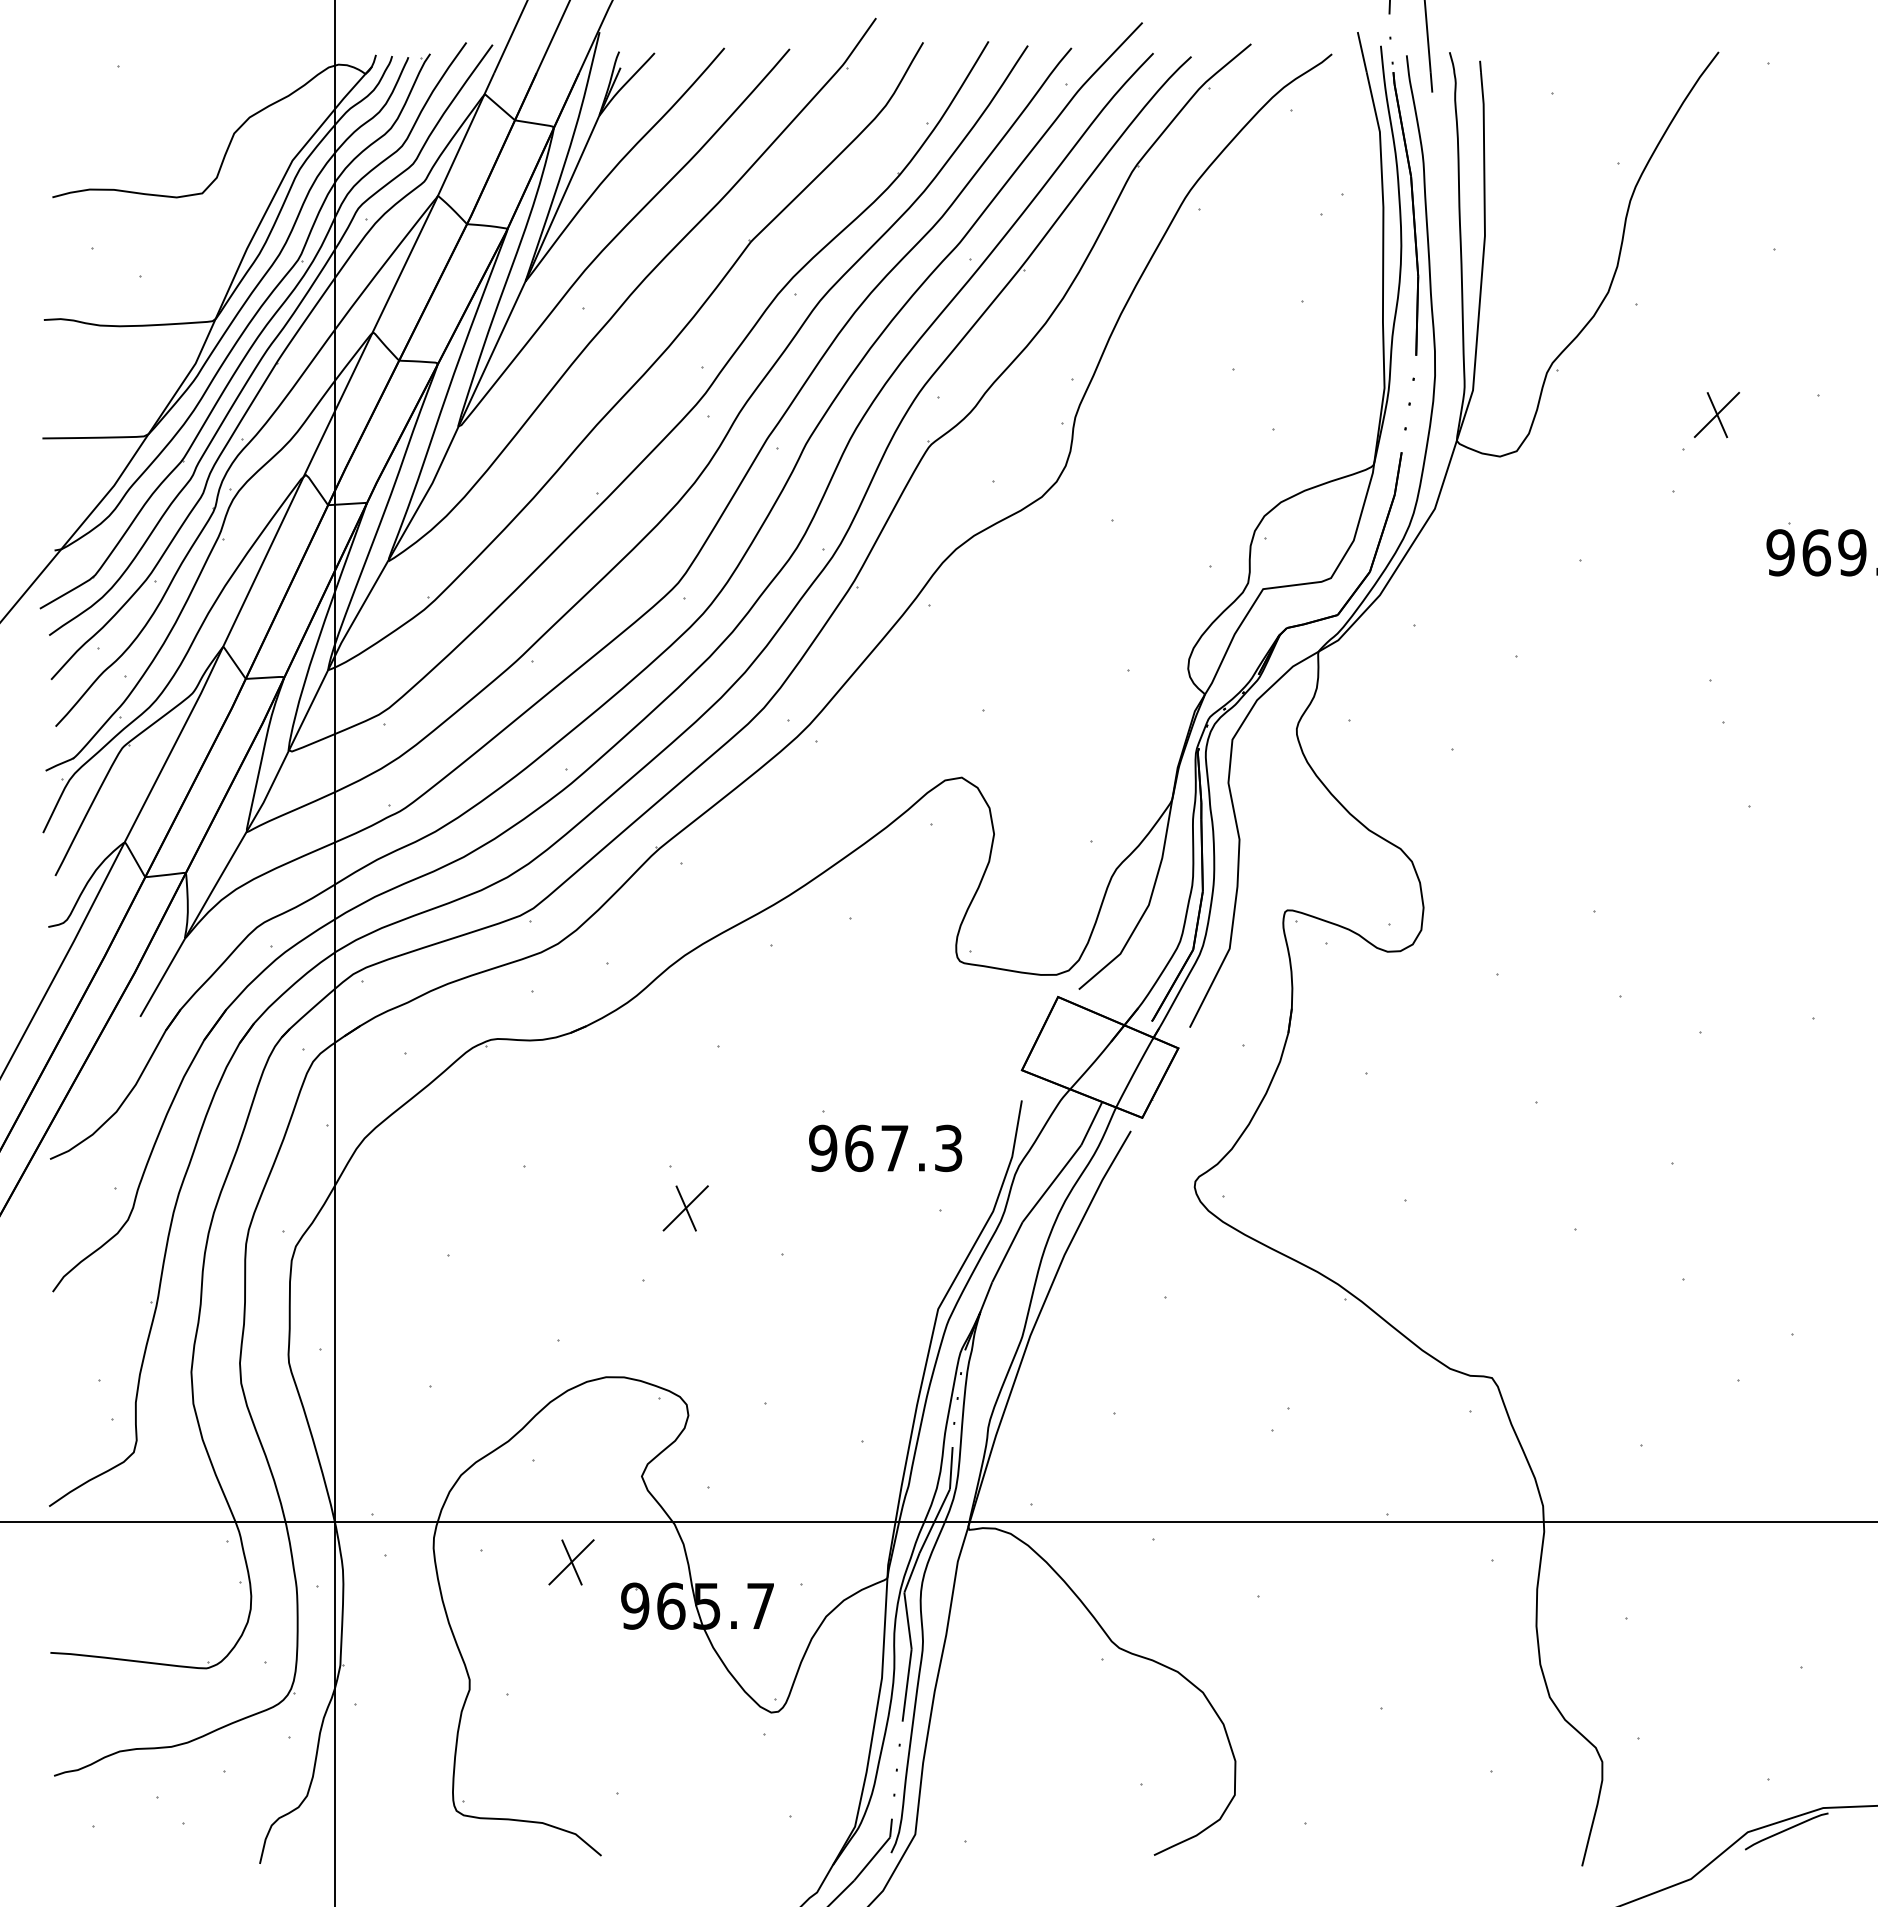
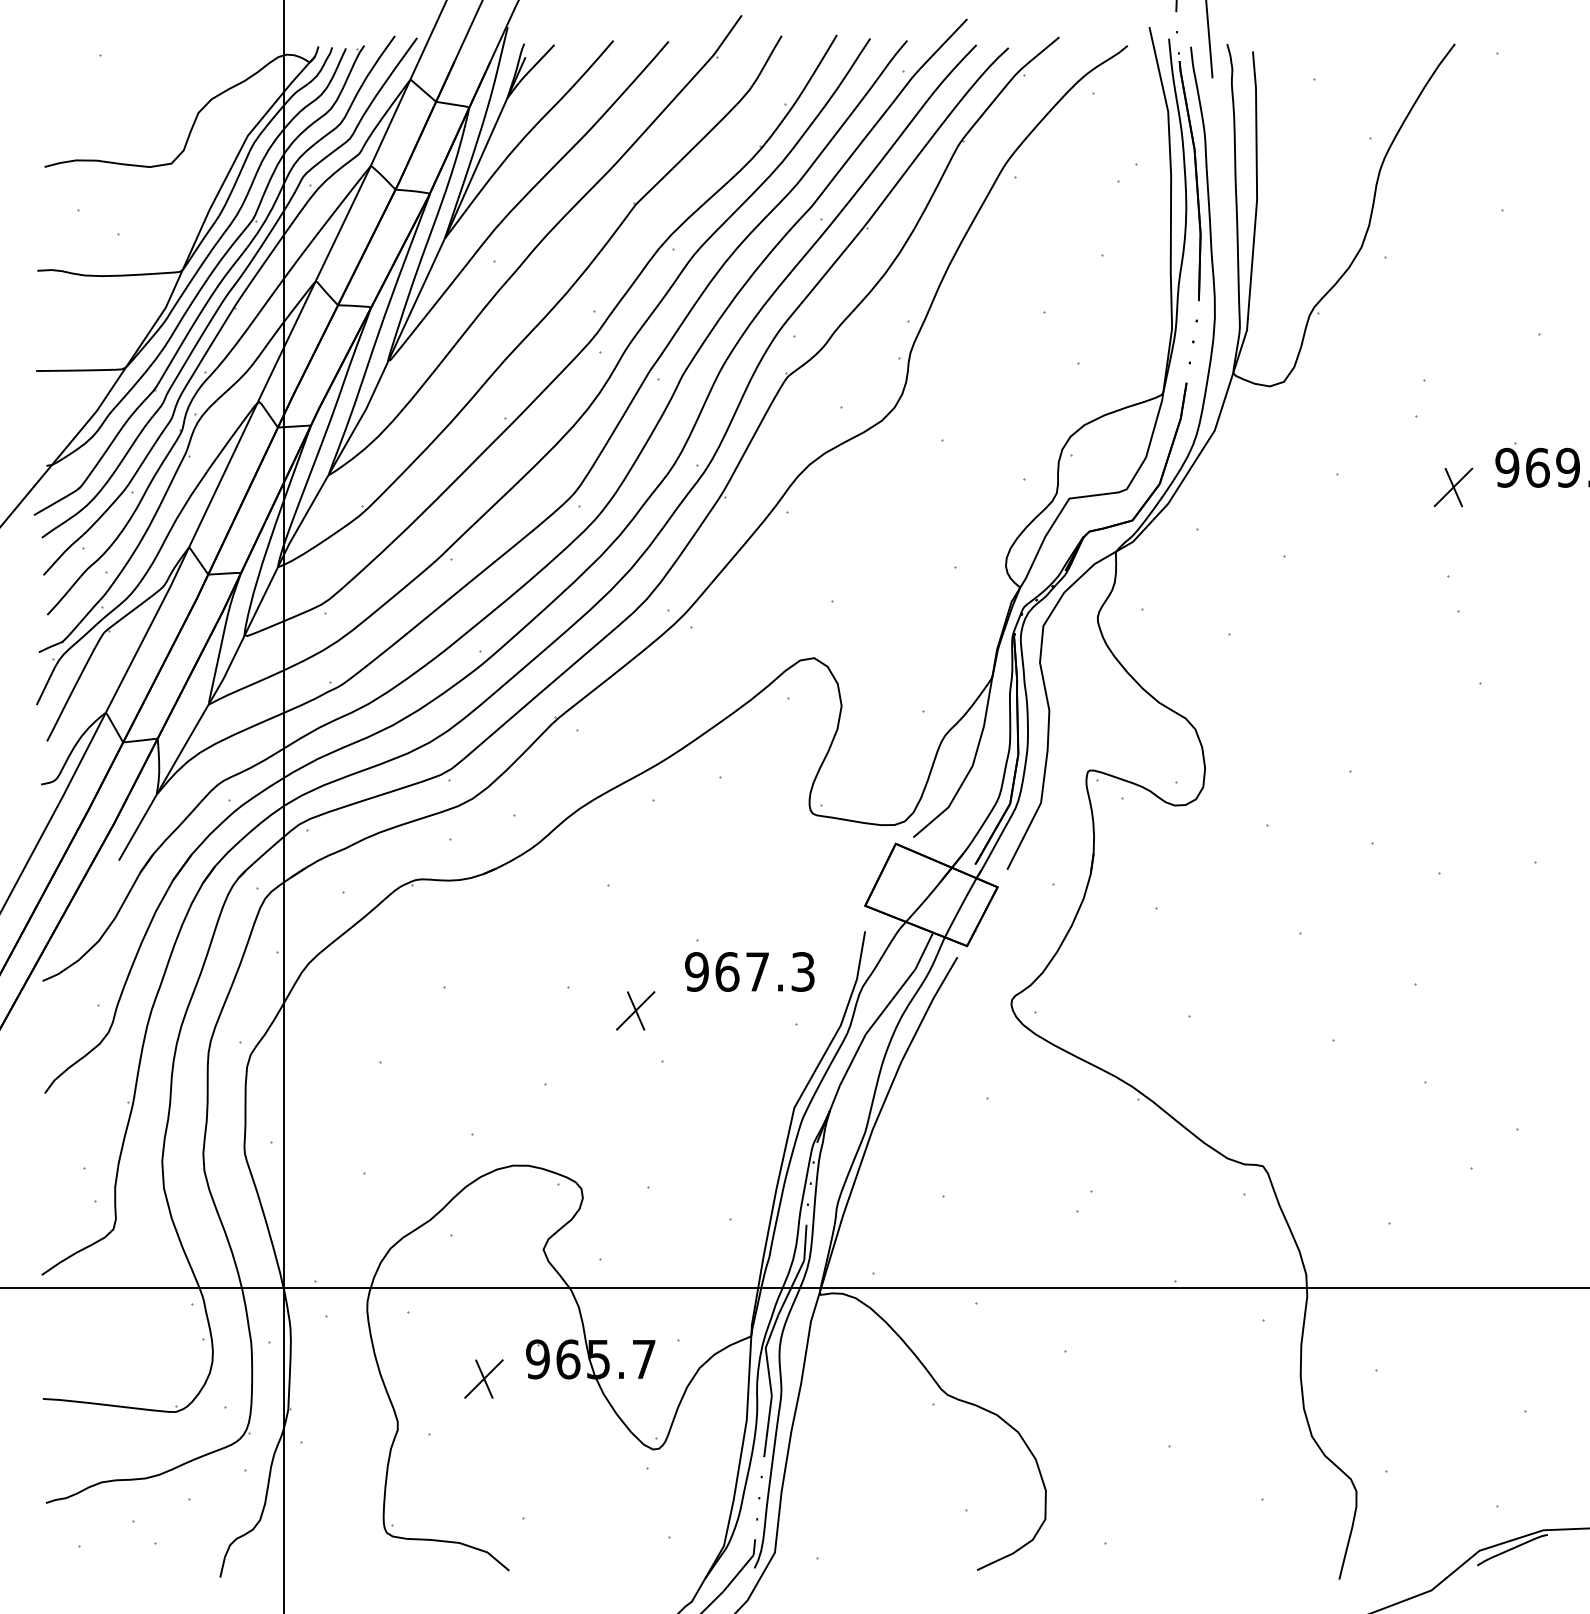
part: (1717, 414) -> (1453, 487), moved
part: (685, 1208) -> (635, 1010), moved
part: (571, 1562) -> (483, 1379), moved

